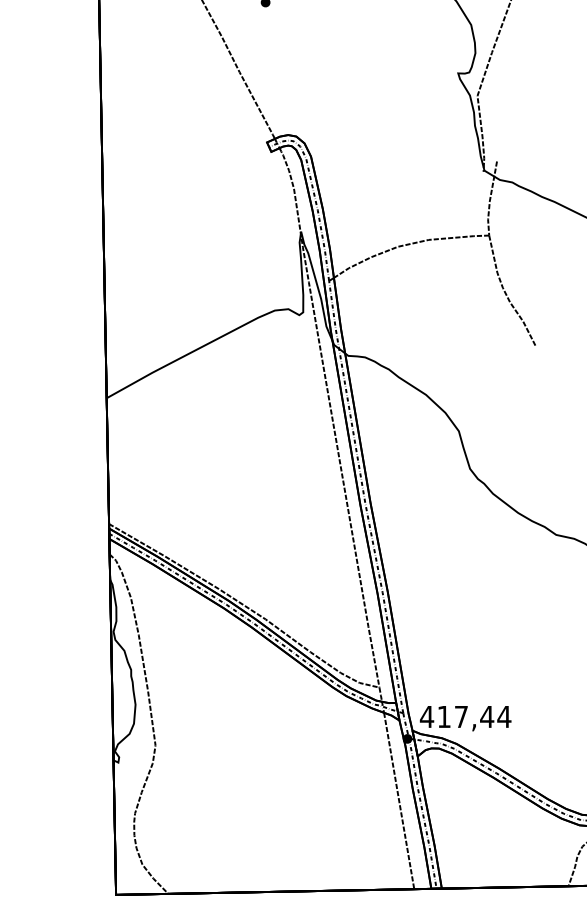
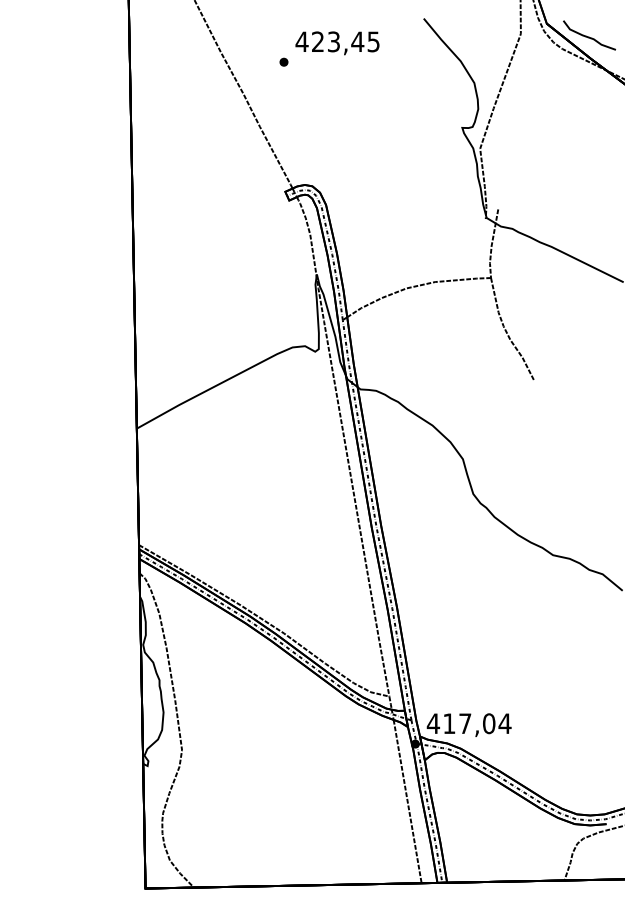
text: (486, 716) -> (488, 723), 417,44 -> 417,04

